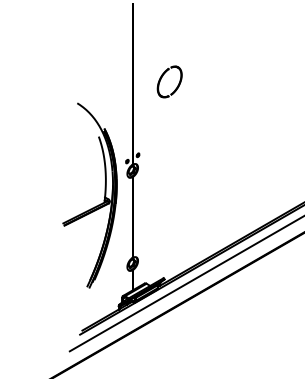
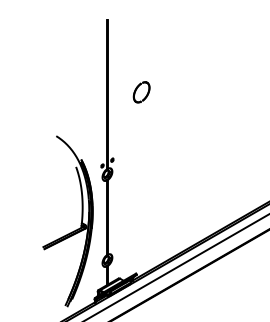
part: (169, 81) -> (141, 92), size x0.71
part: (94, 206) -> (72, 231), moved

